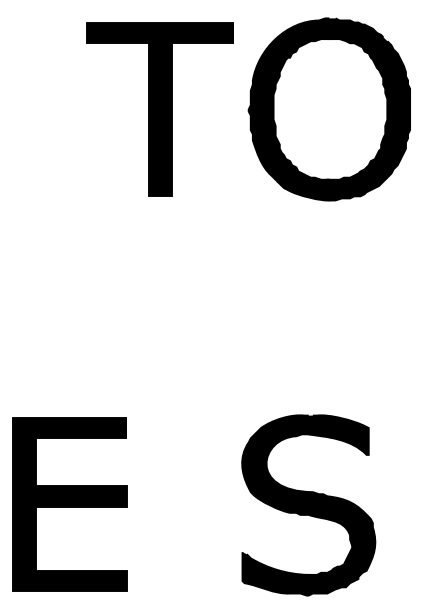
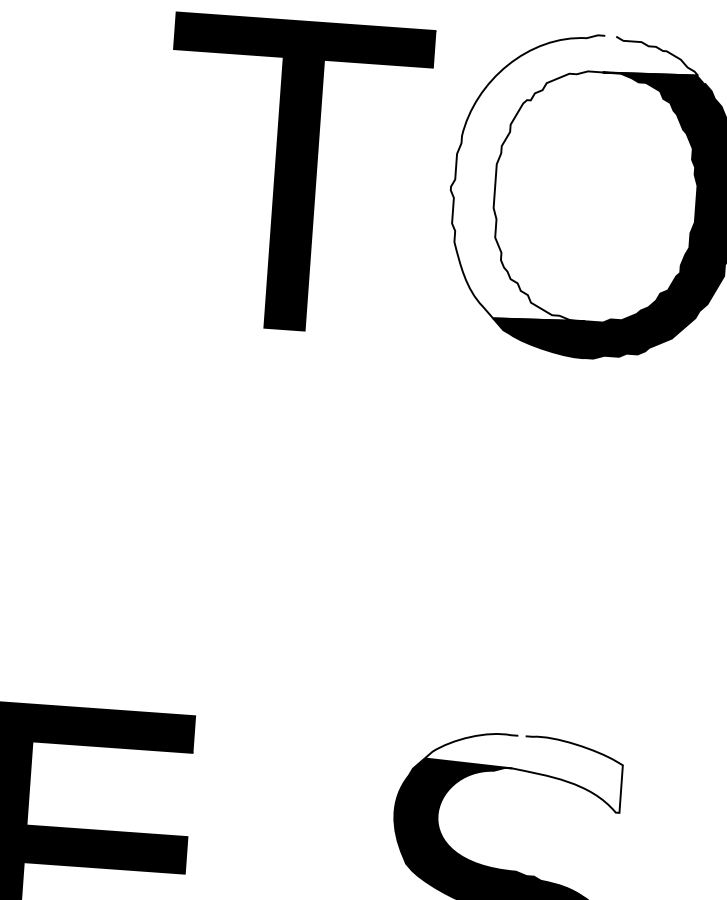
fill: (315, 99) -> (570, 177), removed
fill: (312, 434) -> (522, 769), removed

